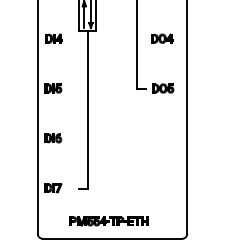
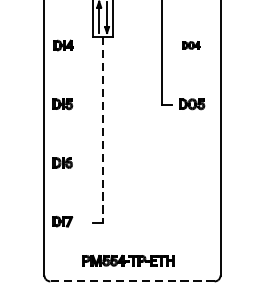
part: (162, 38) -> (191, 45), size x0.7
line: (87, 110) -> (103, 130), solid -> dashed
line: (112, 238) -> (132, 281), solid -> dashed

